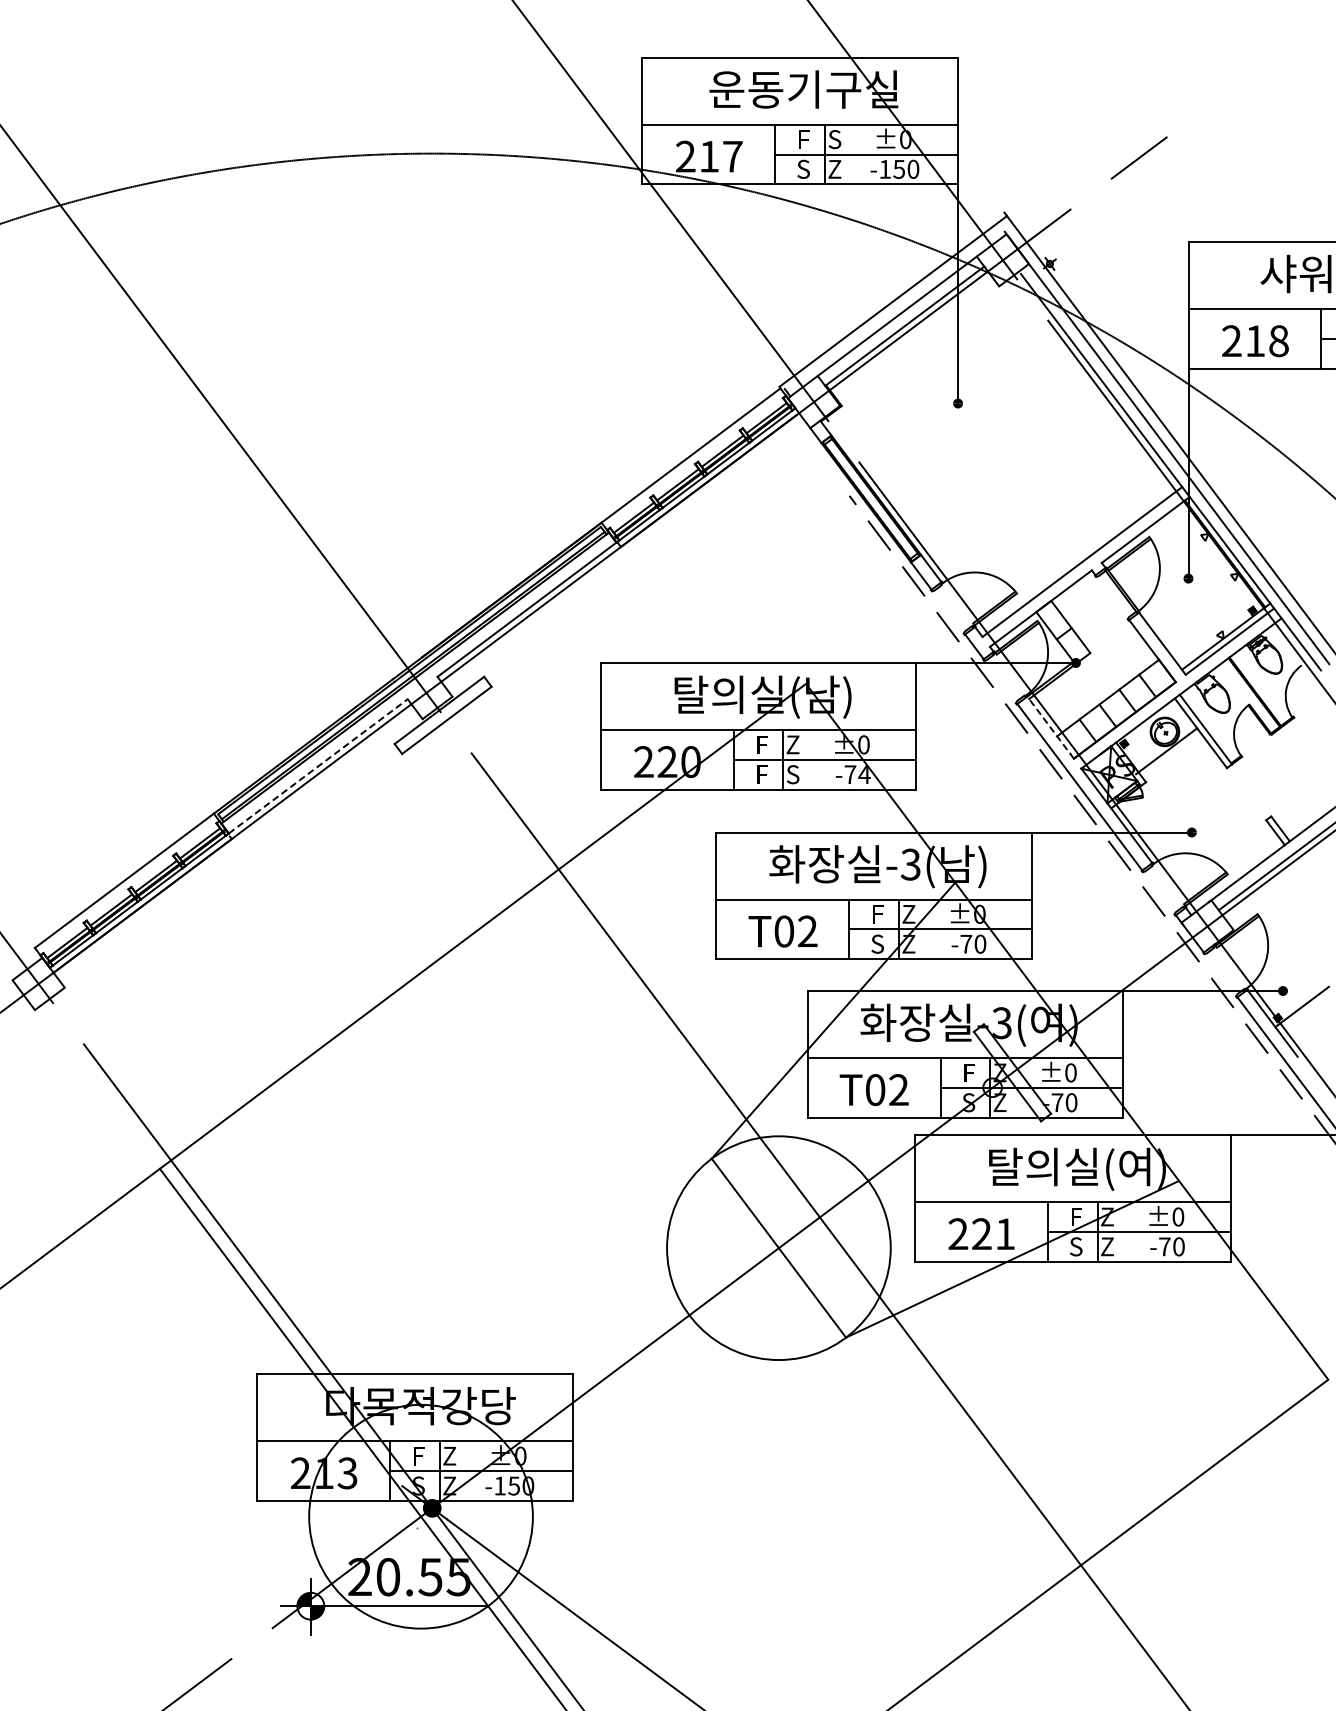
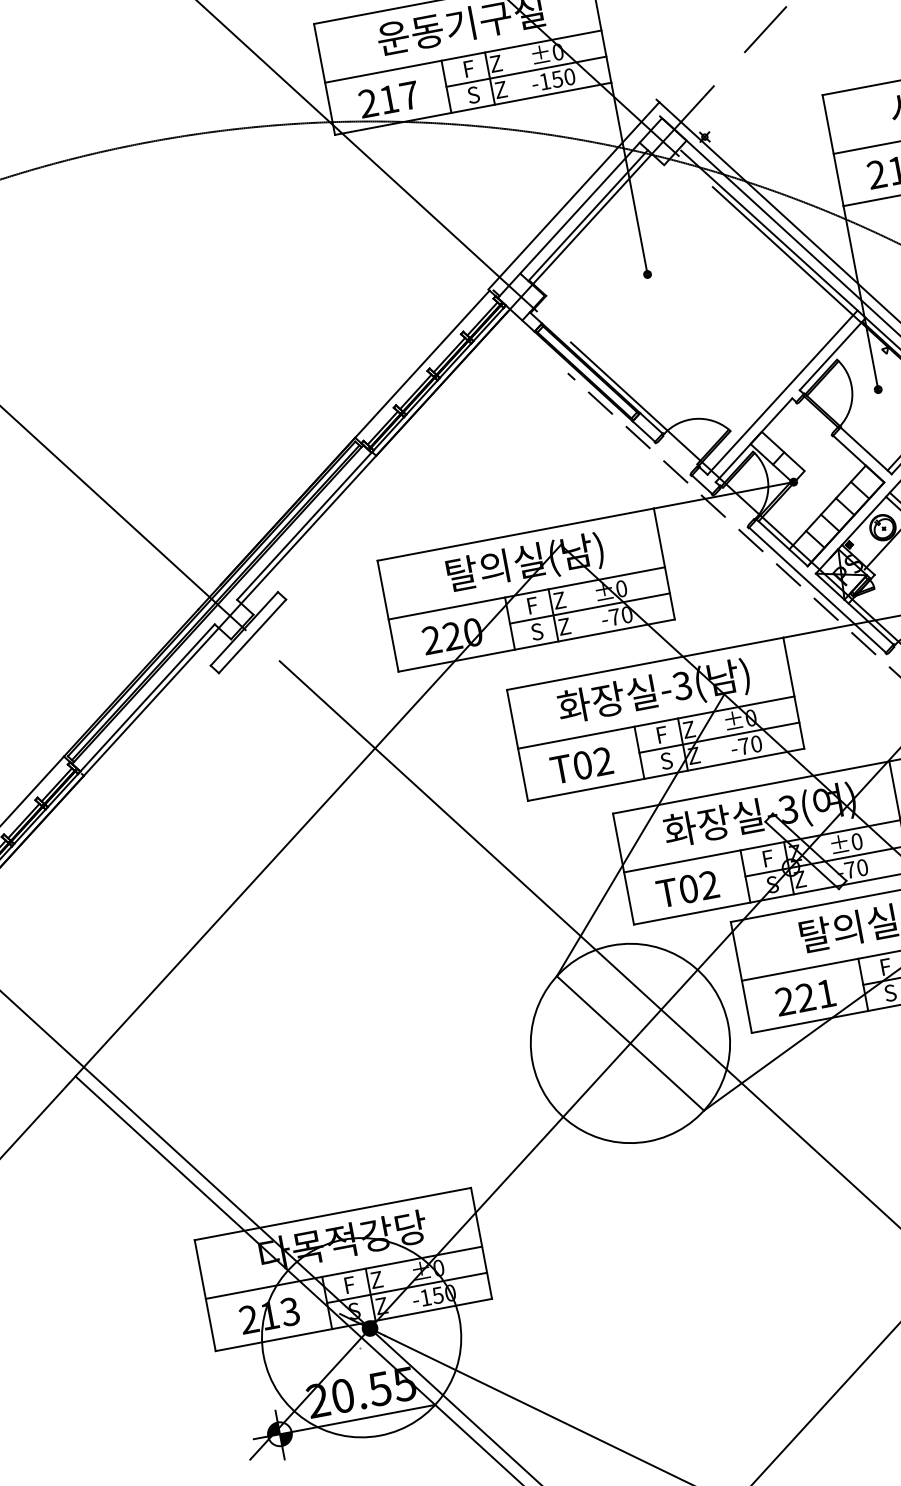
text: (834, 139) -> (495, 63), S -> Z
line: (1050, 727) -> (782, 542), dashed -> solid
line: (318, 766) -> (147, 697), dashed -> solid
text: (761, 774) -> (536, 631), F -> S
text: (792, 774) -> (564, 626), S -> Z
text: (864, 774) -> (627, 614), -74 -> -70

